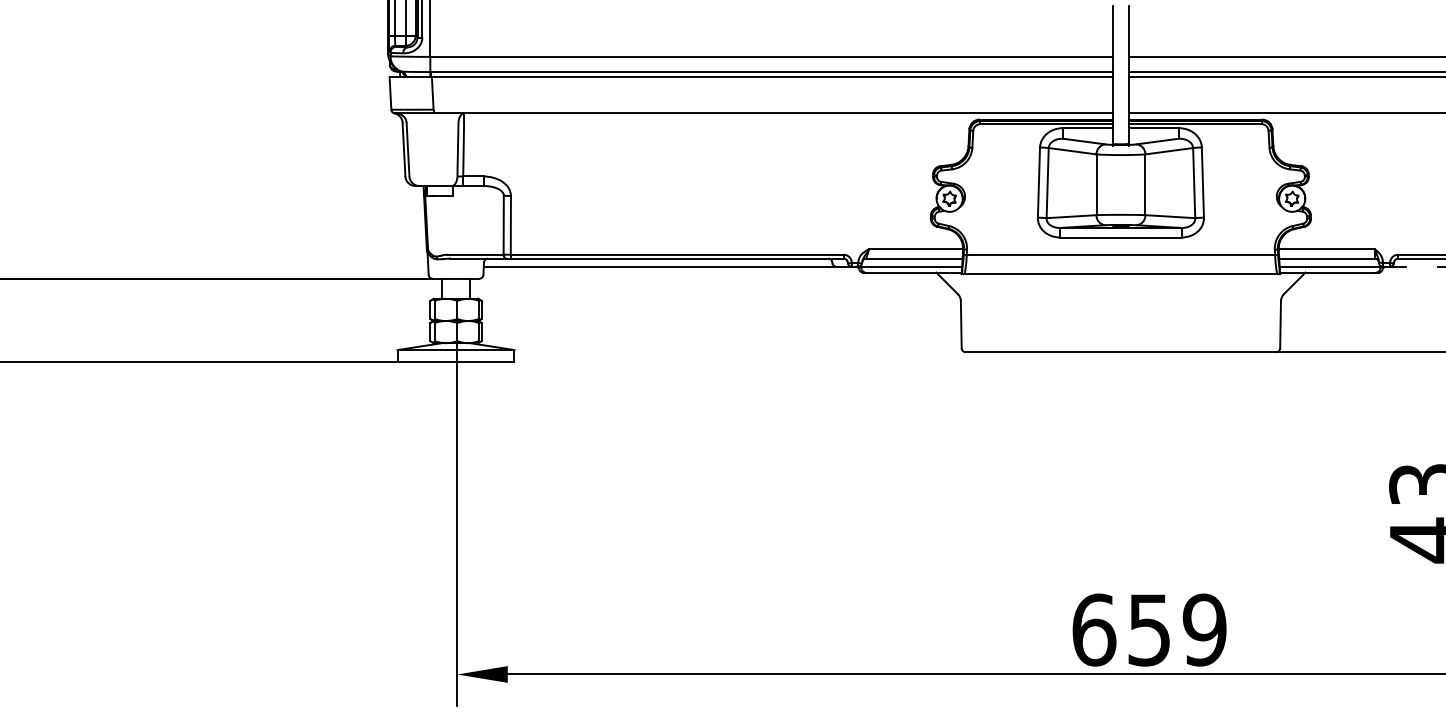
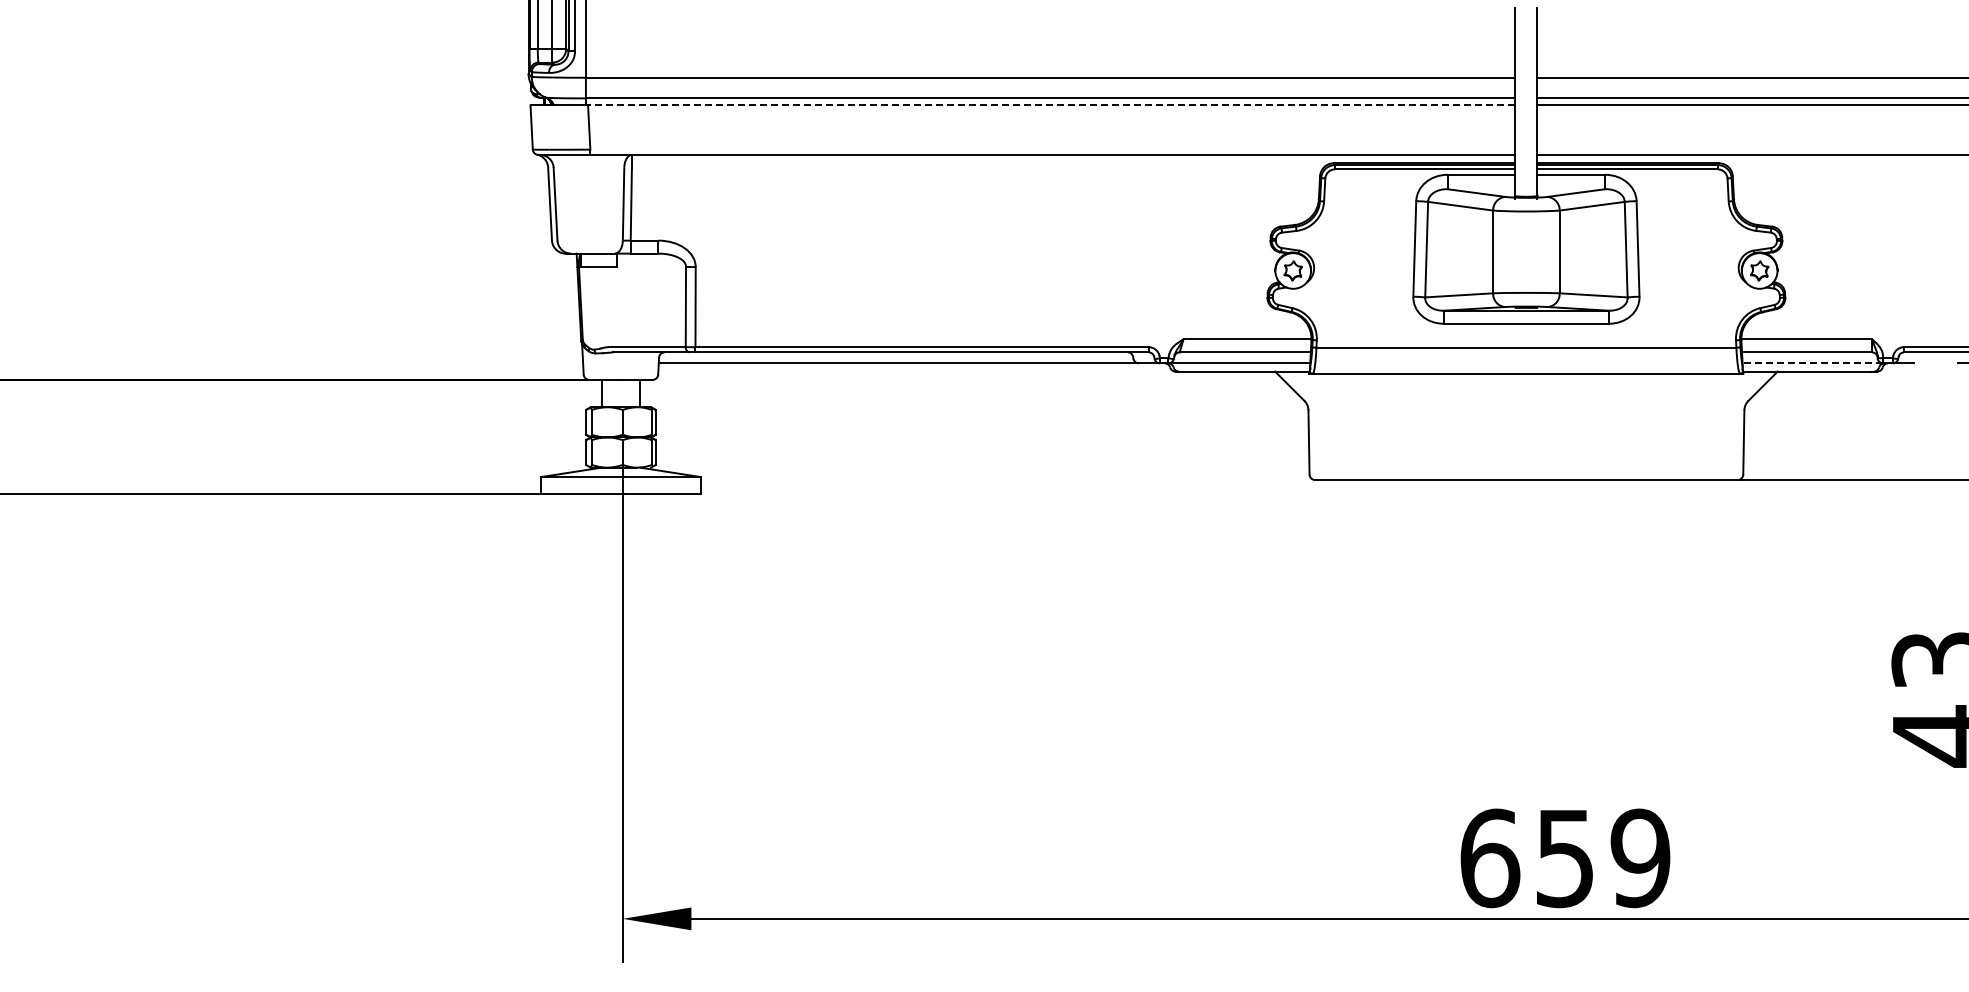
line: (772, 77) -> (1051, 105), solid -> dashed
line: (1331, 266) -> (1812, 363), solid -> dashed

